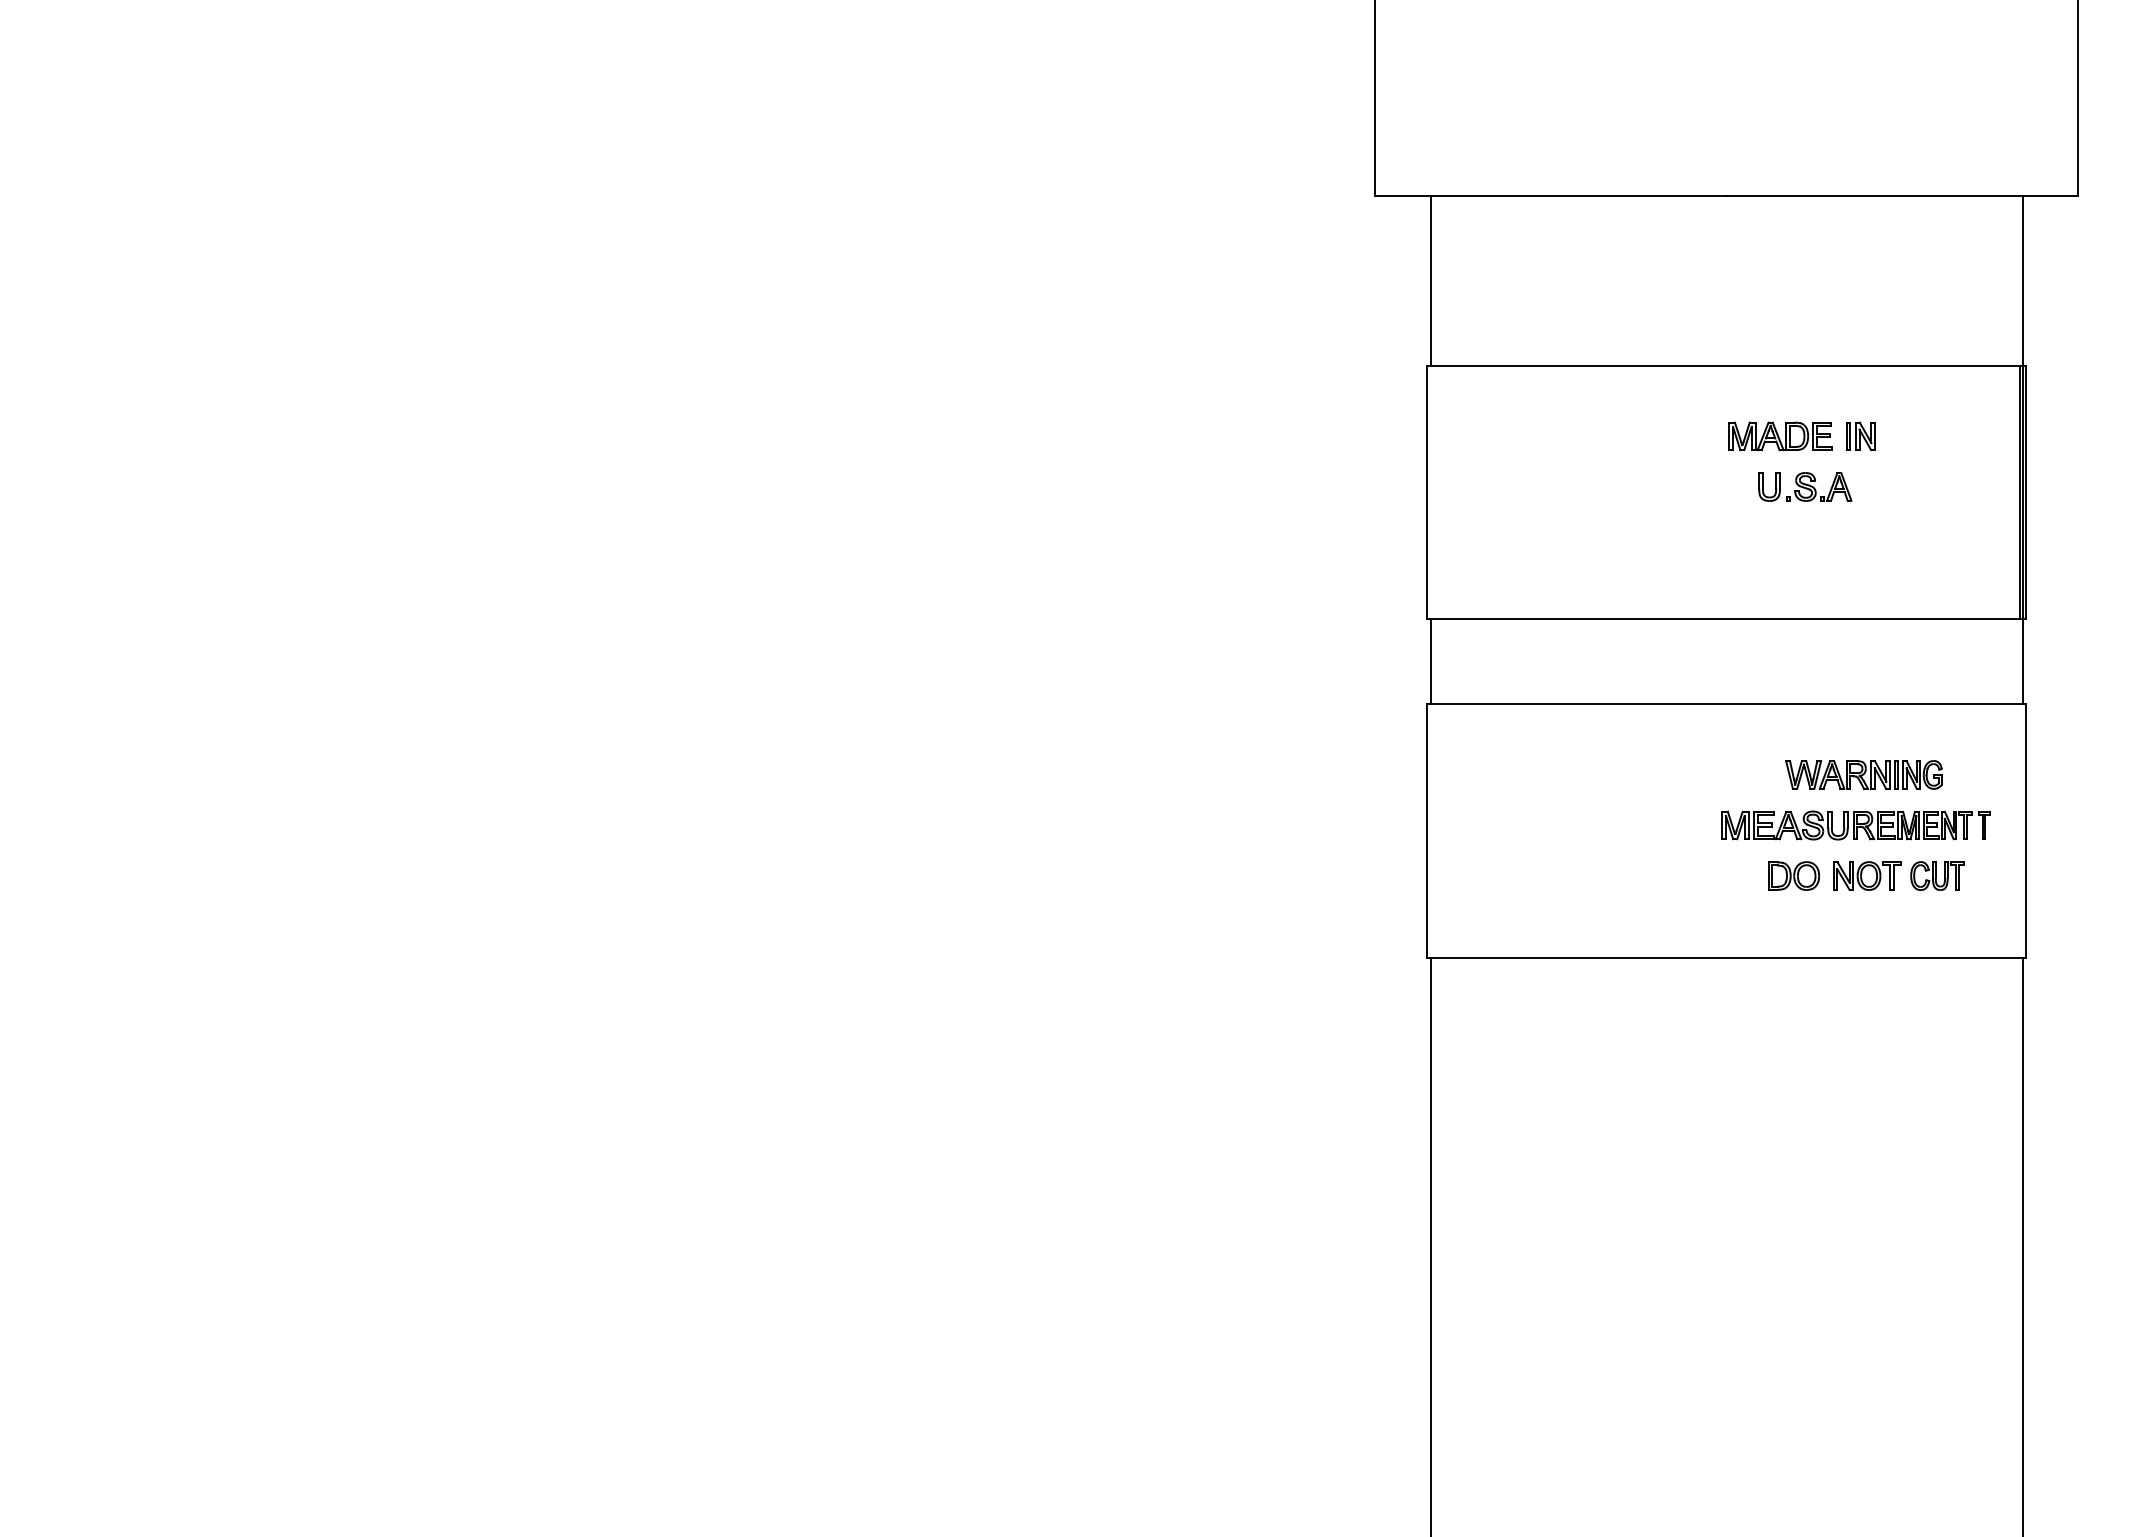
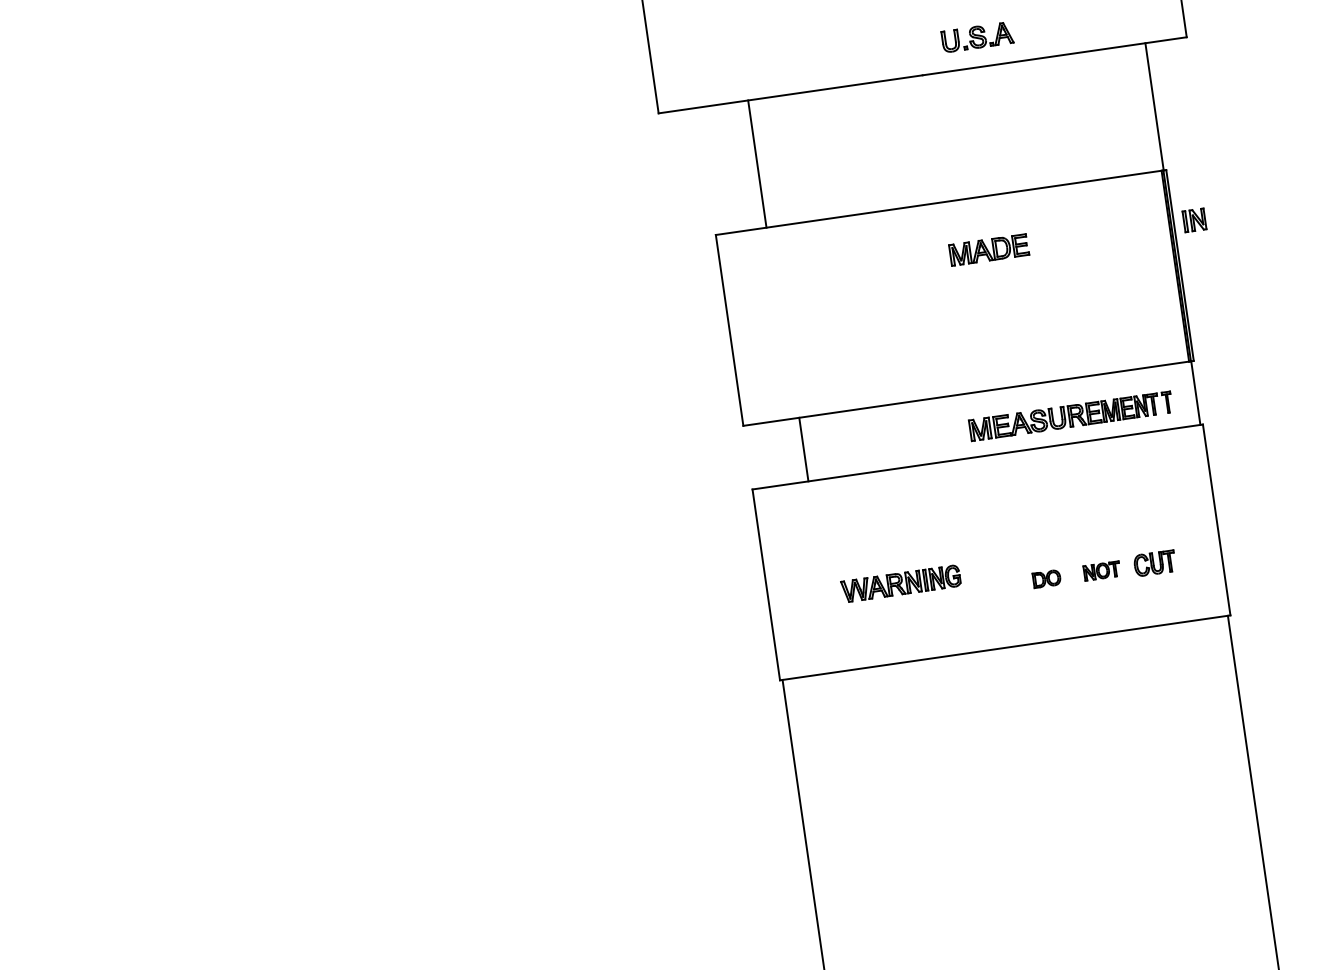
line: (1430, 280) -> (757, 163), moved
part: (1860, 436) -> (1194, 220), moved
part: (1805, 486) -> (977, 36), moved
line: (1430, 661) -> (803, 449), moved
part: (1863, 774) -> (900, 583), moved
part: (1855, 825) -> (1070, 416), moved
part: (1793, 875) -> (1046, 578), size x0.7
part: (1867, 875) -> (1102, 570), size x0.7

